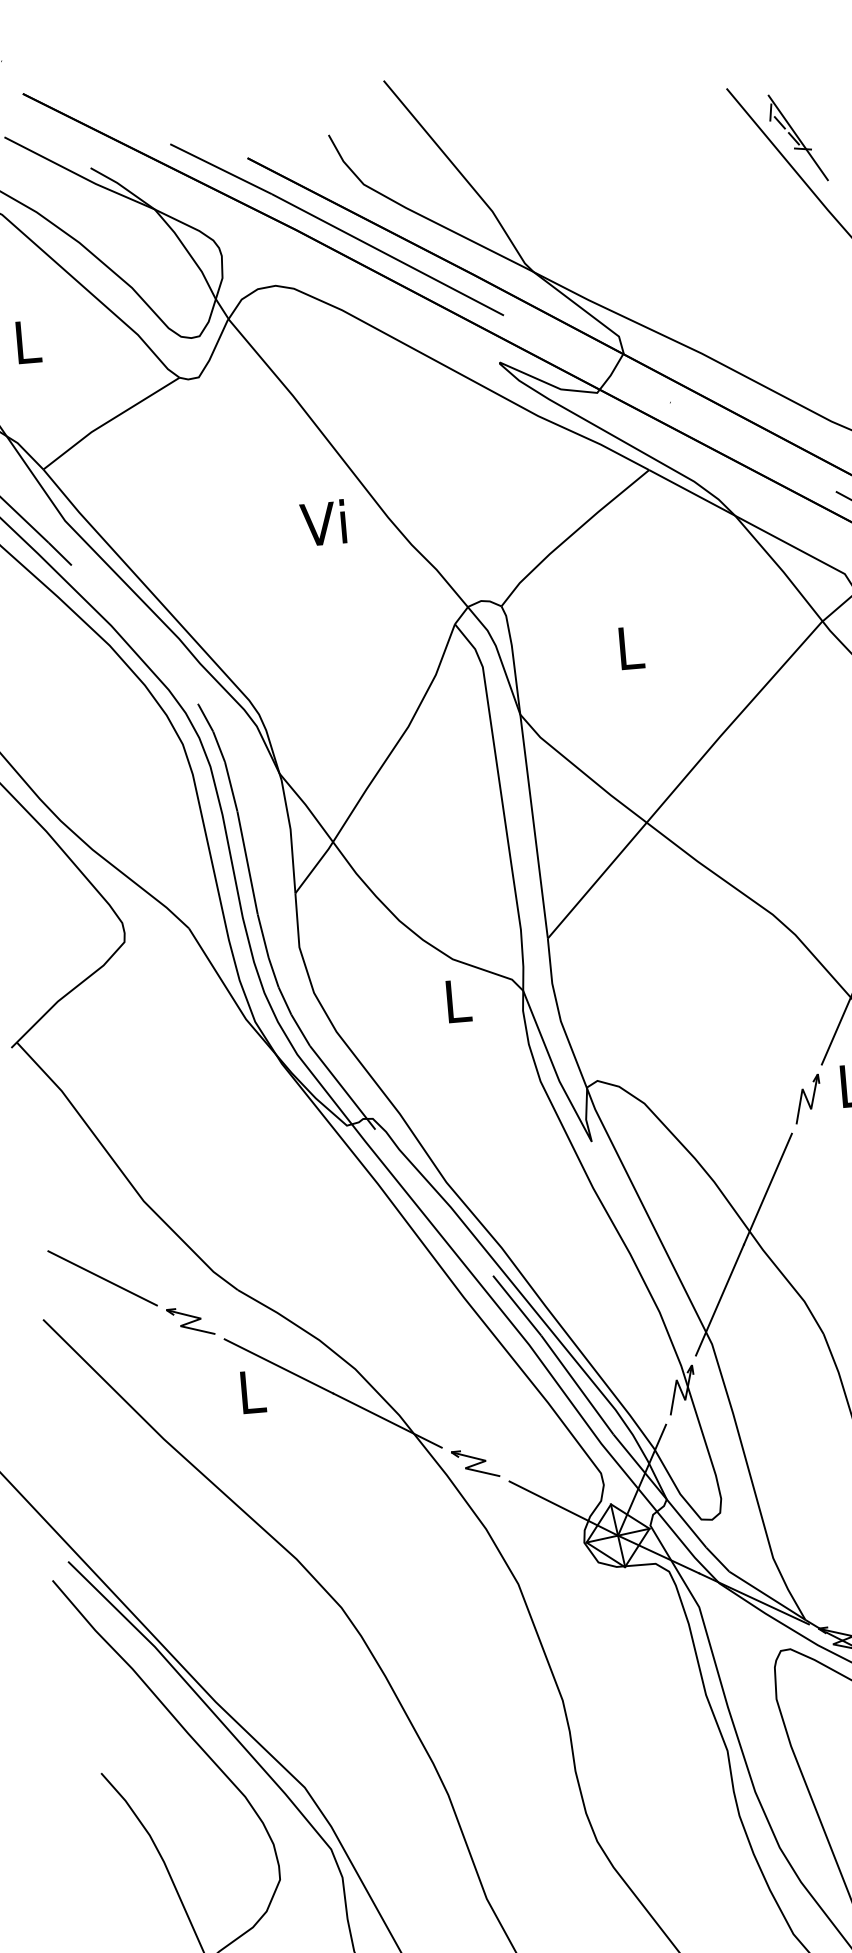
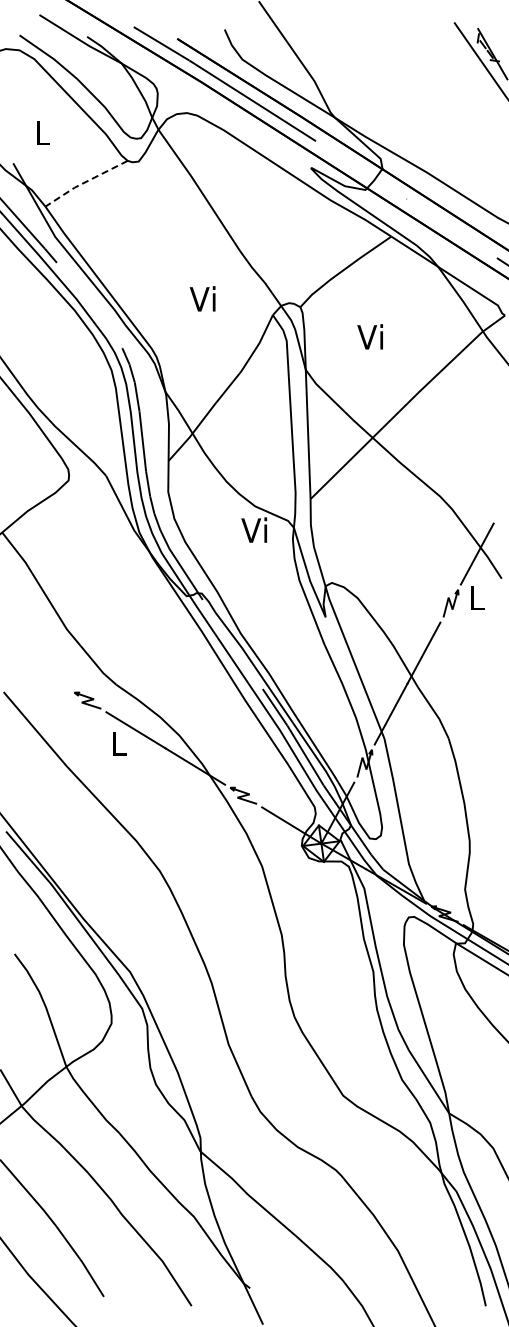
line: (109, 421) -> (85, 182), solid -> dashed
text: (322, 522) -> (202, 298), moved
text: (626, 646) -> (369, 336), L -> Vi
text: (454, 999) -> (254, 529), L -> Vi
line: (102, 1278) -> (39, 671), removed

